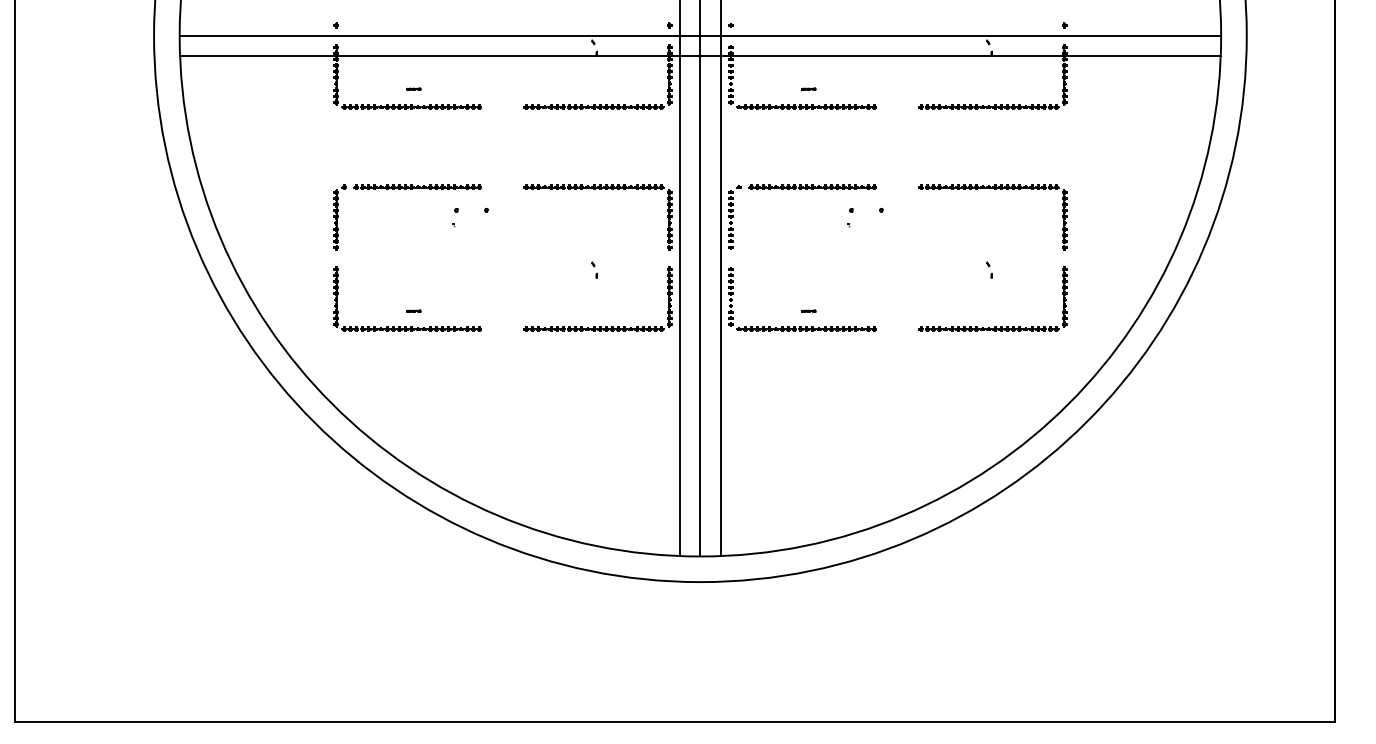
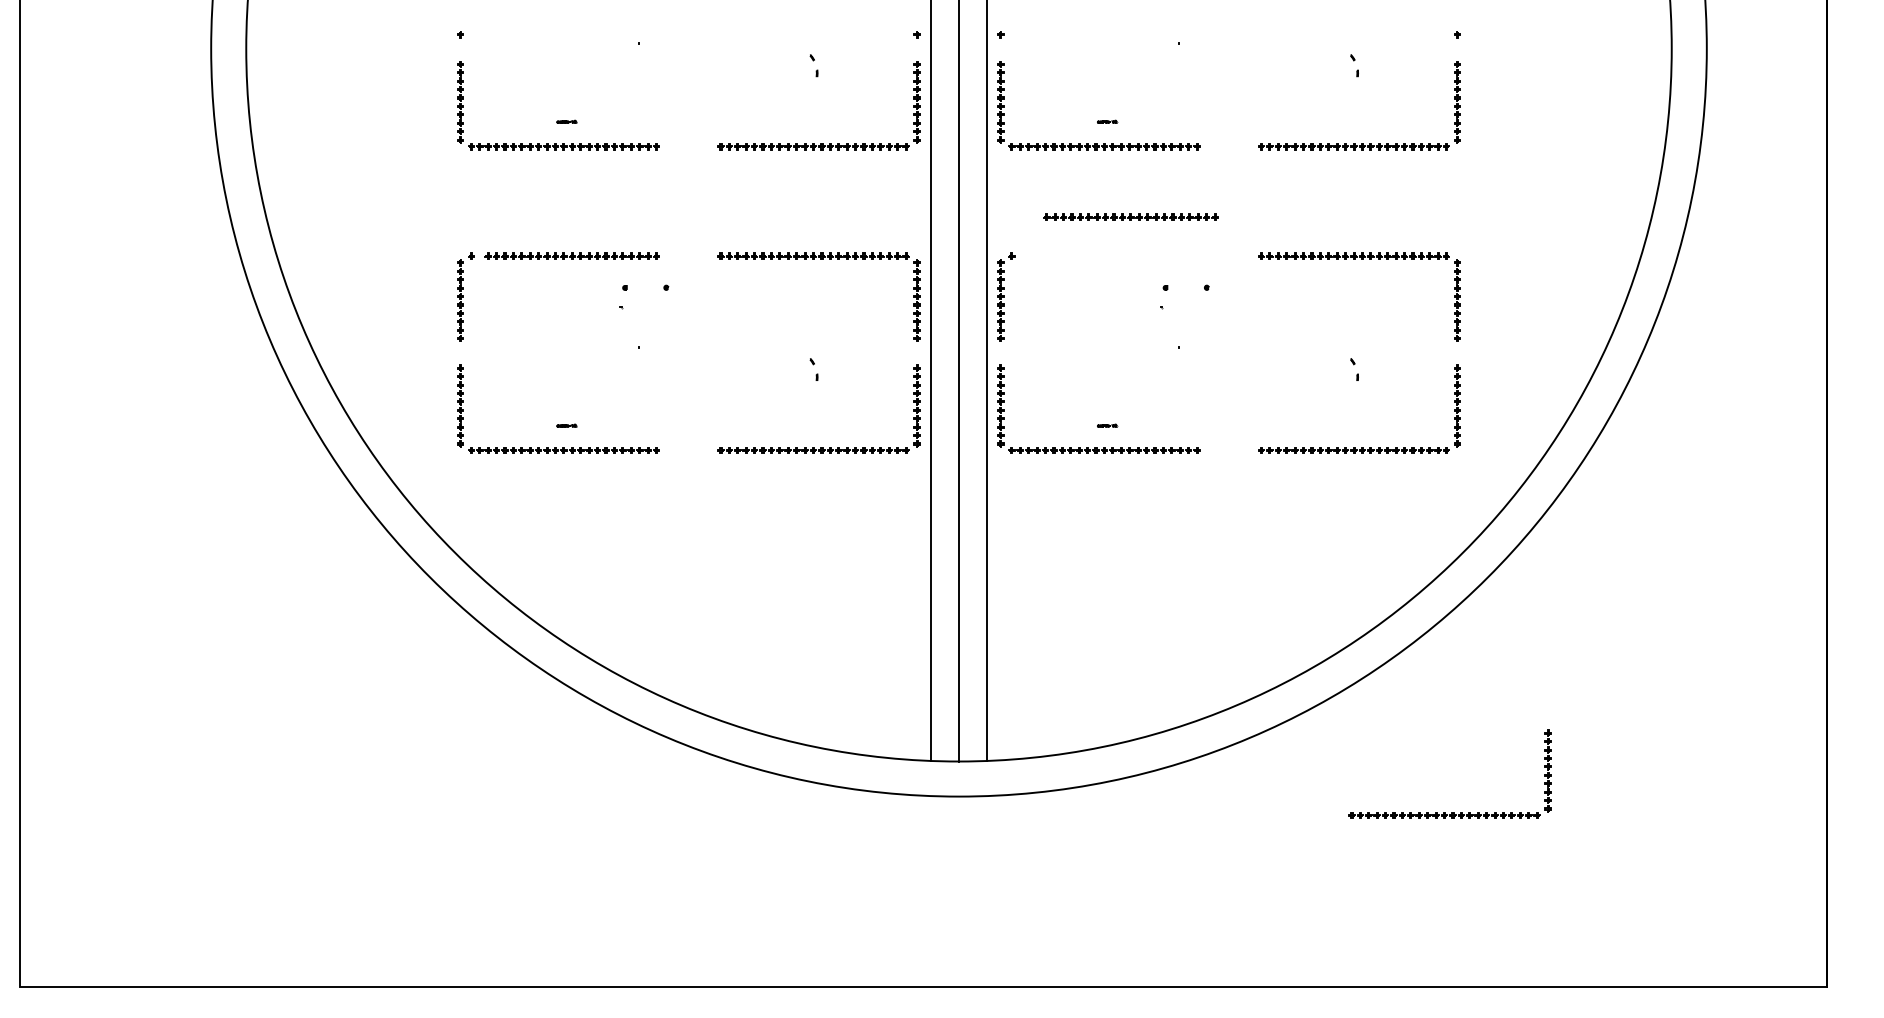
line: (700, 35) -> (958, 48), removed
line: (700, 56) -> (958, 76), removed
part: (812, 186) -> (1130, 216), moved
part: (1060, 593) -> (1451, 812), added

